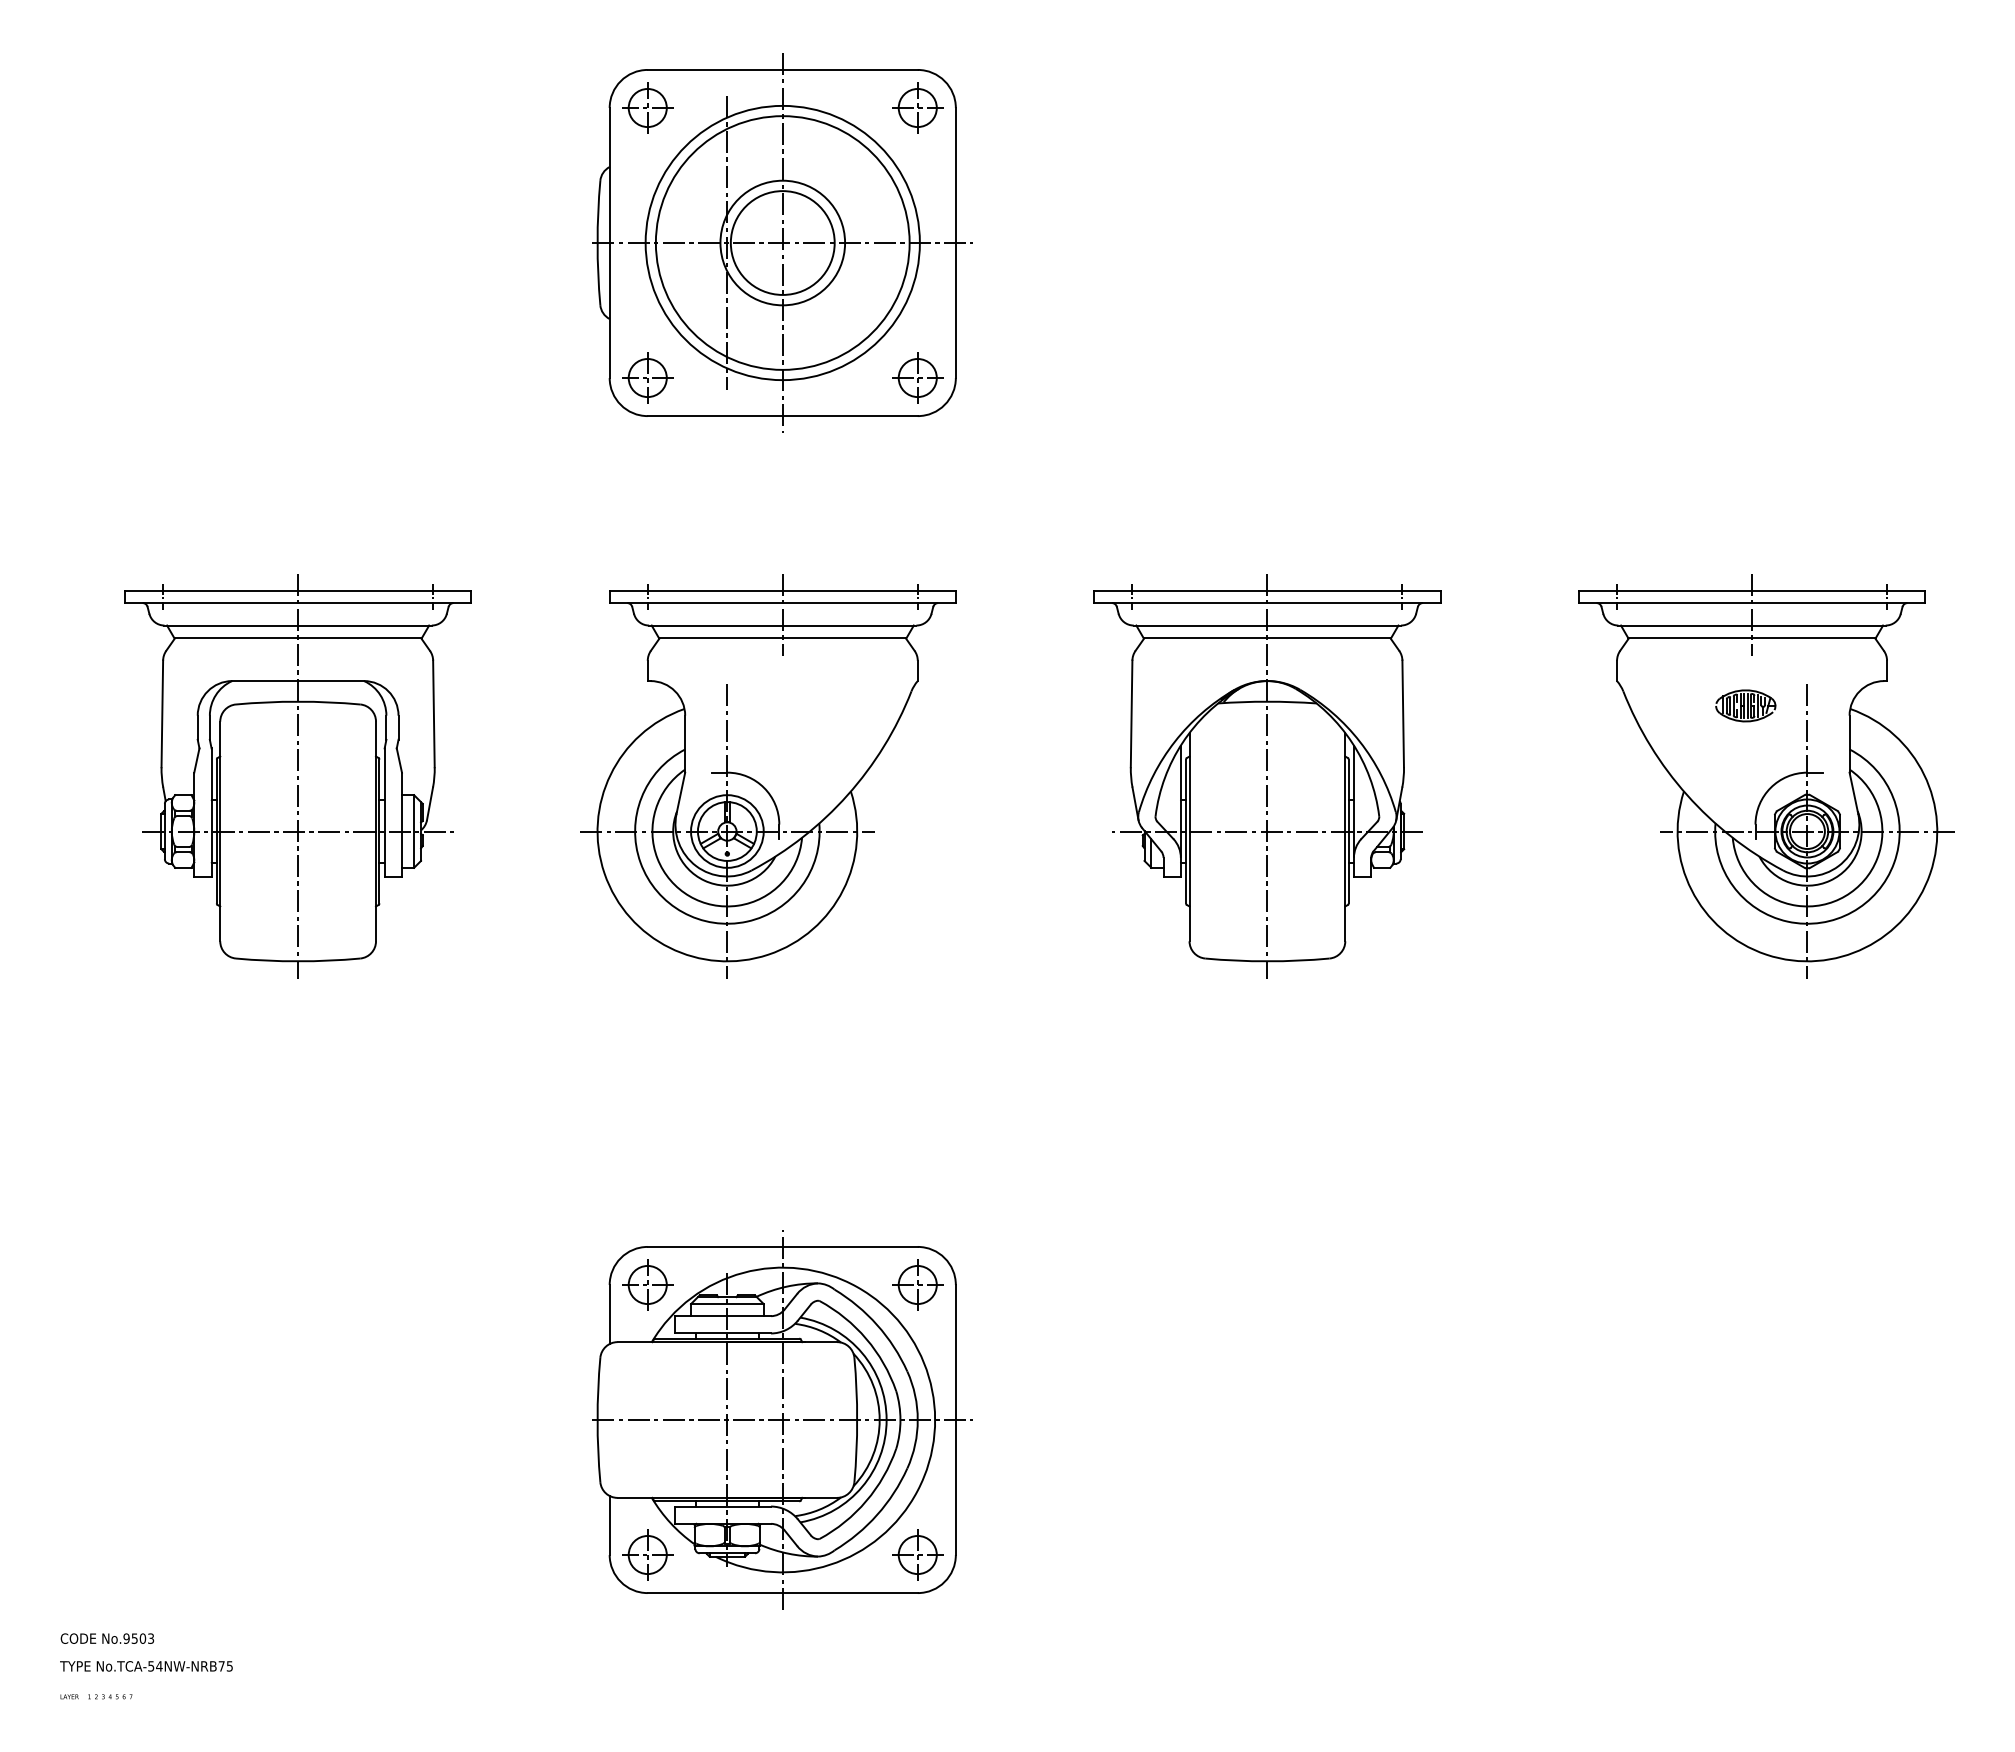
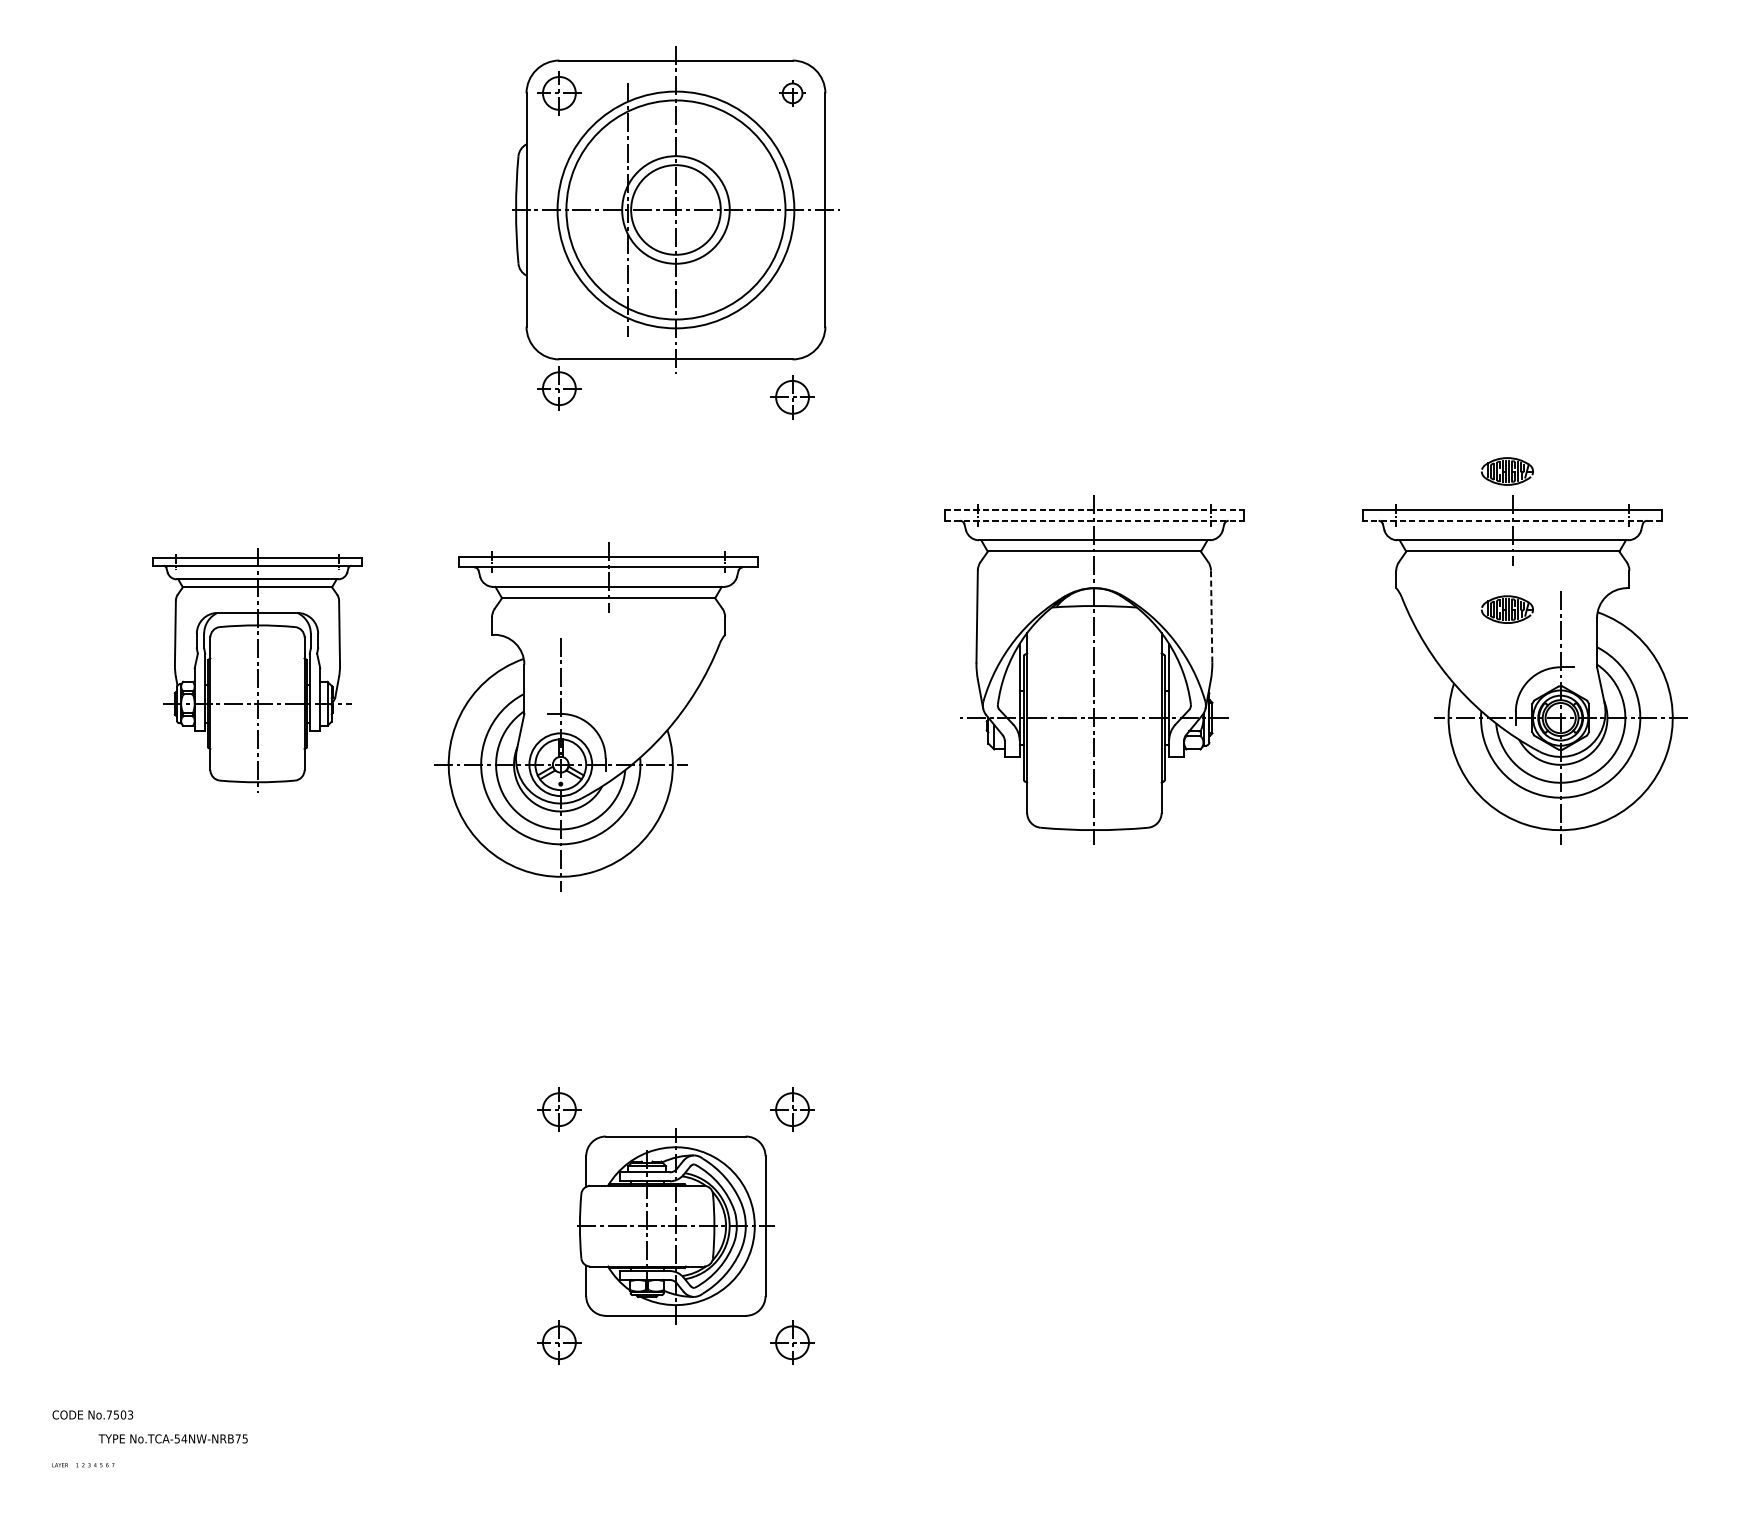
part: (917, 107) -> (792, 92), size x0.6
part: (647, 377) -> (559, 388), moved
part: (917, 377) -> (792, 396), moved
part: (1745, 545) -> (1507, 471), added
line: (1267, 590) -> (1094, 509), solid -> dashed
line: (1267, 603) -> (1094, 521), solid -> dashed
line: (1751, 603) -> (1512, 521), solid -> dashed
line: (1403, 713) -> (1211, 616), solid -> dashed
part: (297, 776) -> (256, 670), size x0.7
part: (768, 776) -> (596, 717), moved
part: (782, 1419) -> (675, 1225), size x0.6
text: (126, 1638) -> (109, 1414), No.9503 -> No.7503
text: (146, 1666) -> (173, 1439), moved

